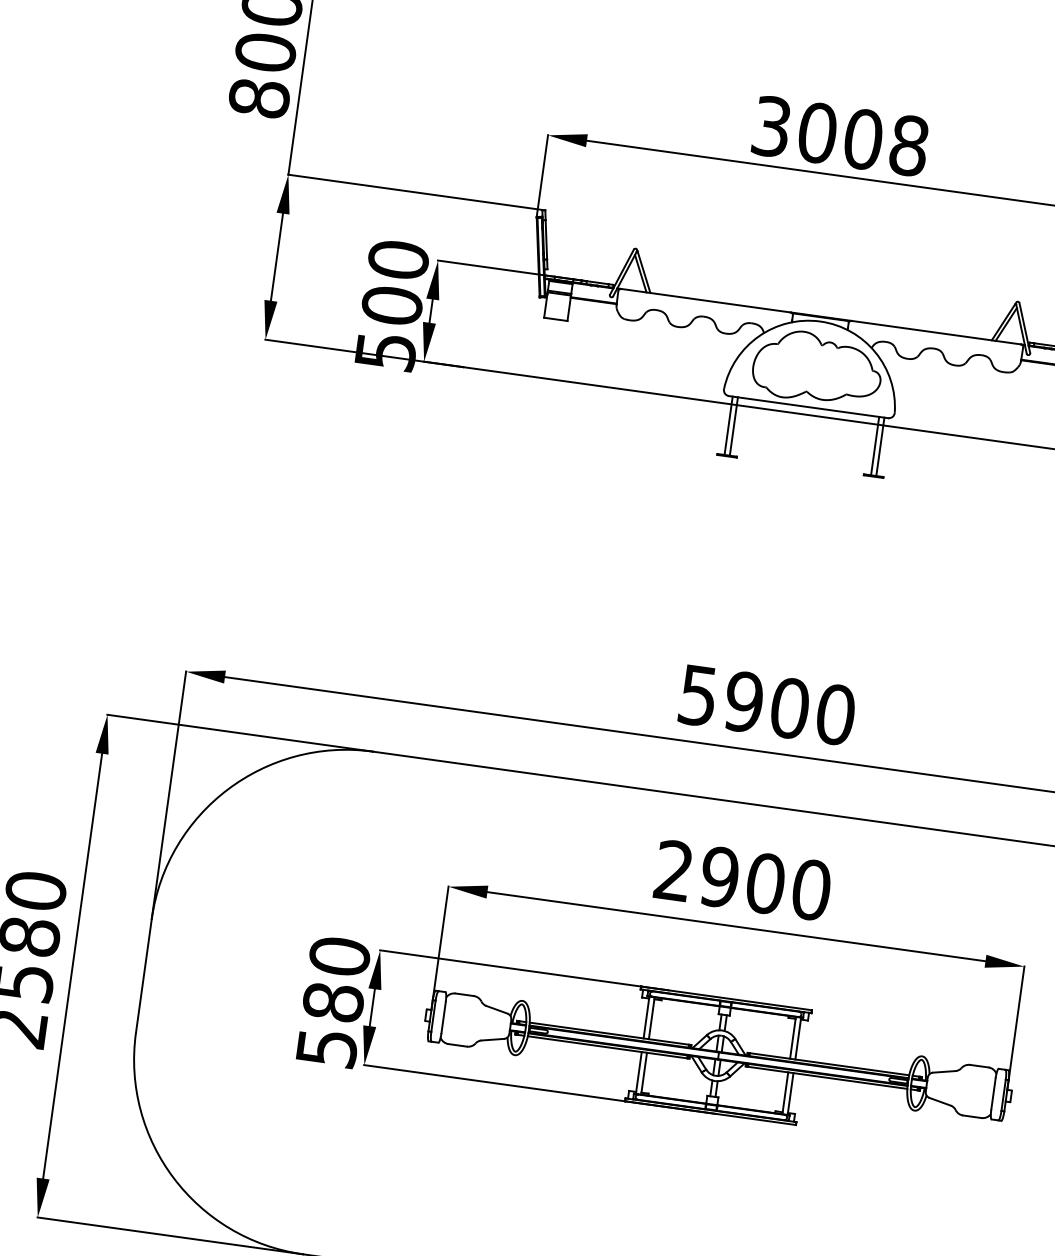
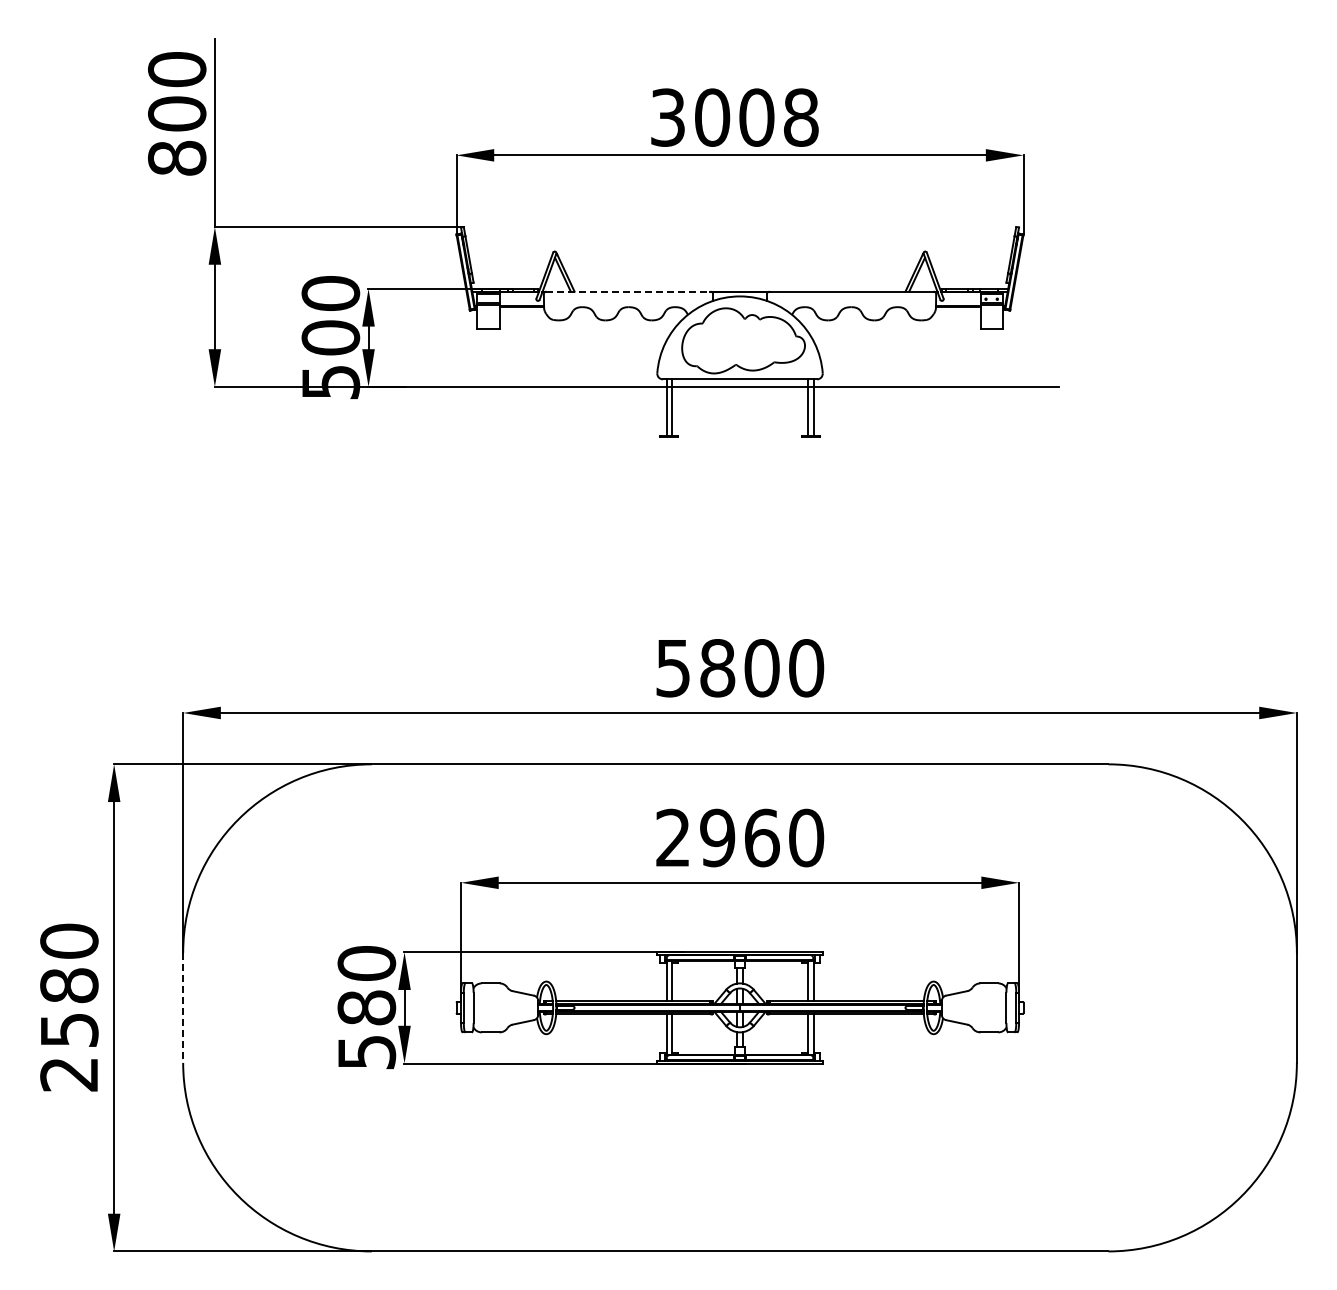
line: (706, 300) -> (628, 291), solid -> dashed
text: (743, 702) -> (717, 668), 5900 -> 5800
text: (765, 883) -> (761, 837), 2900 -> 2960
line: (144, 976) -> (183, 1008), solid -> dashed

